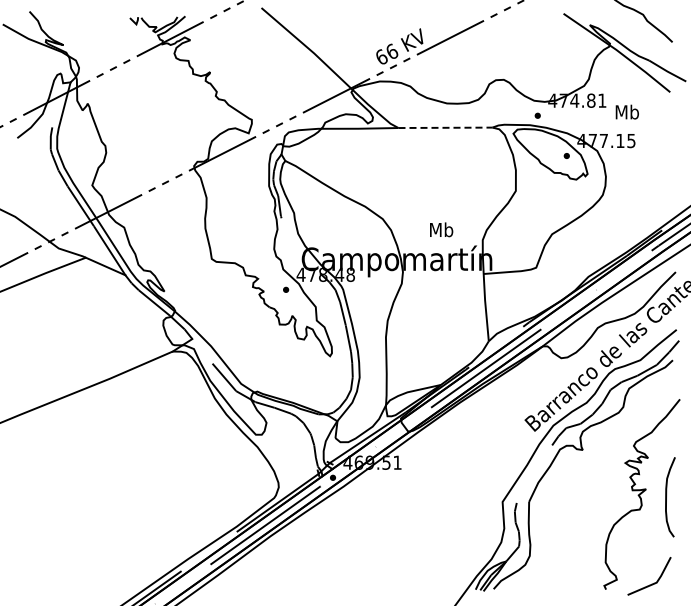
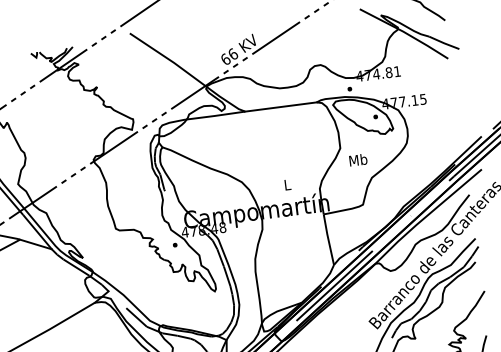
text: (626, 111) -> (357, 159), moved
line: (446, 127) -> (281, 106), dashed -> solid
text: (441, 229) -> (287, 184), Mb -> L

